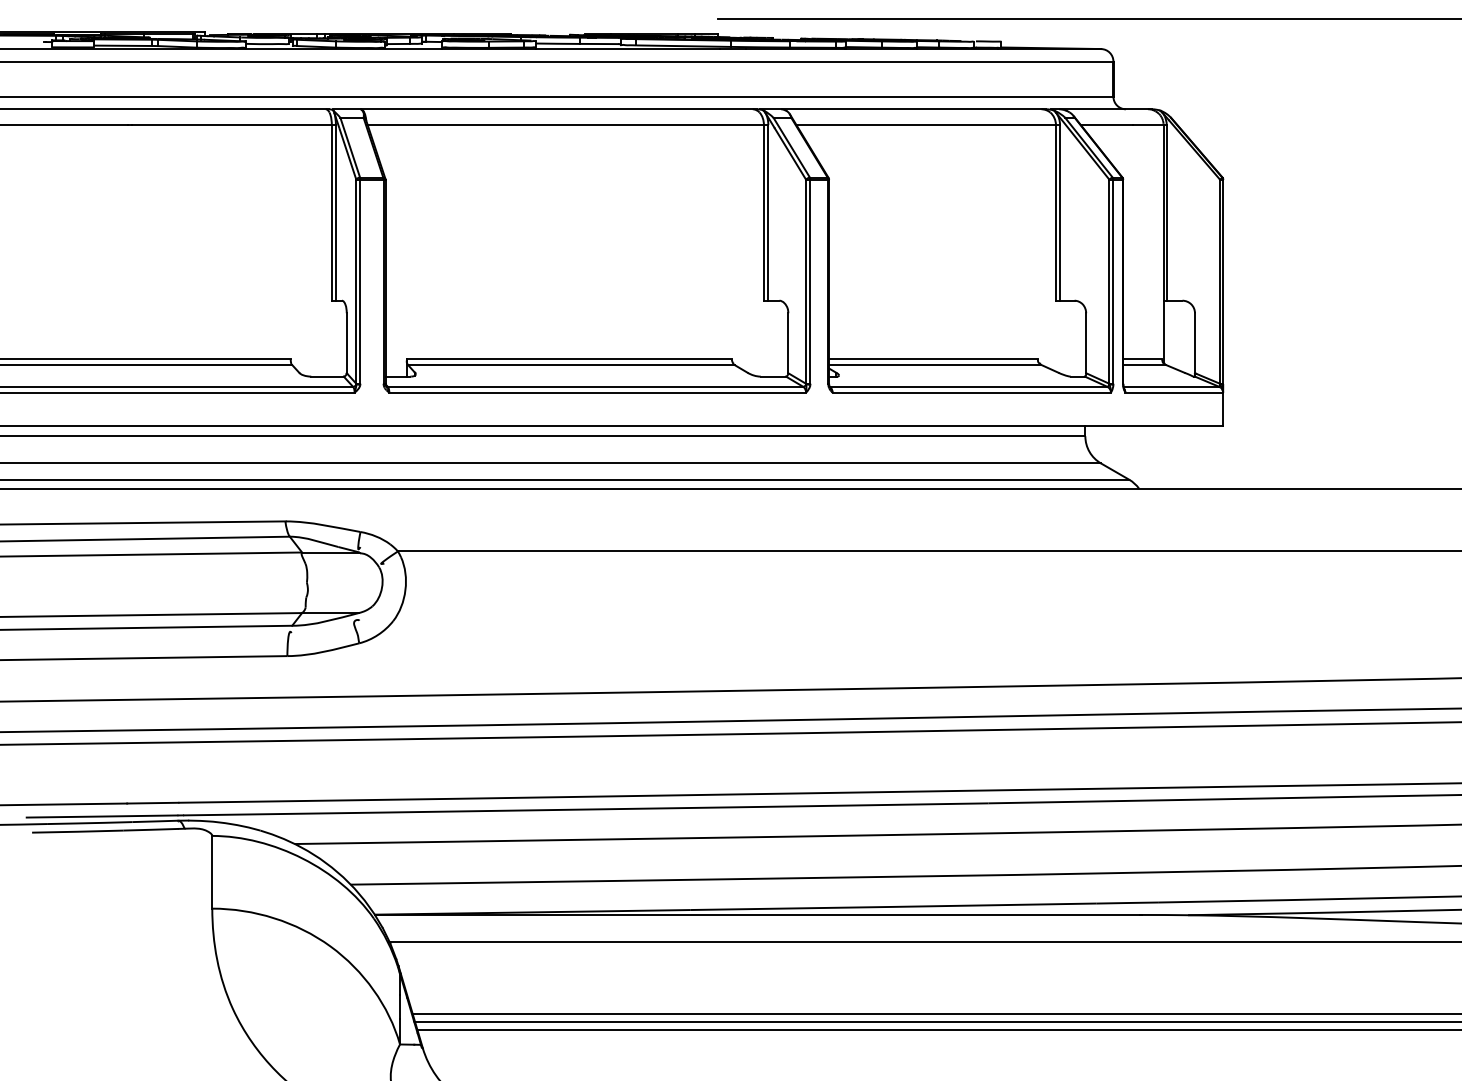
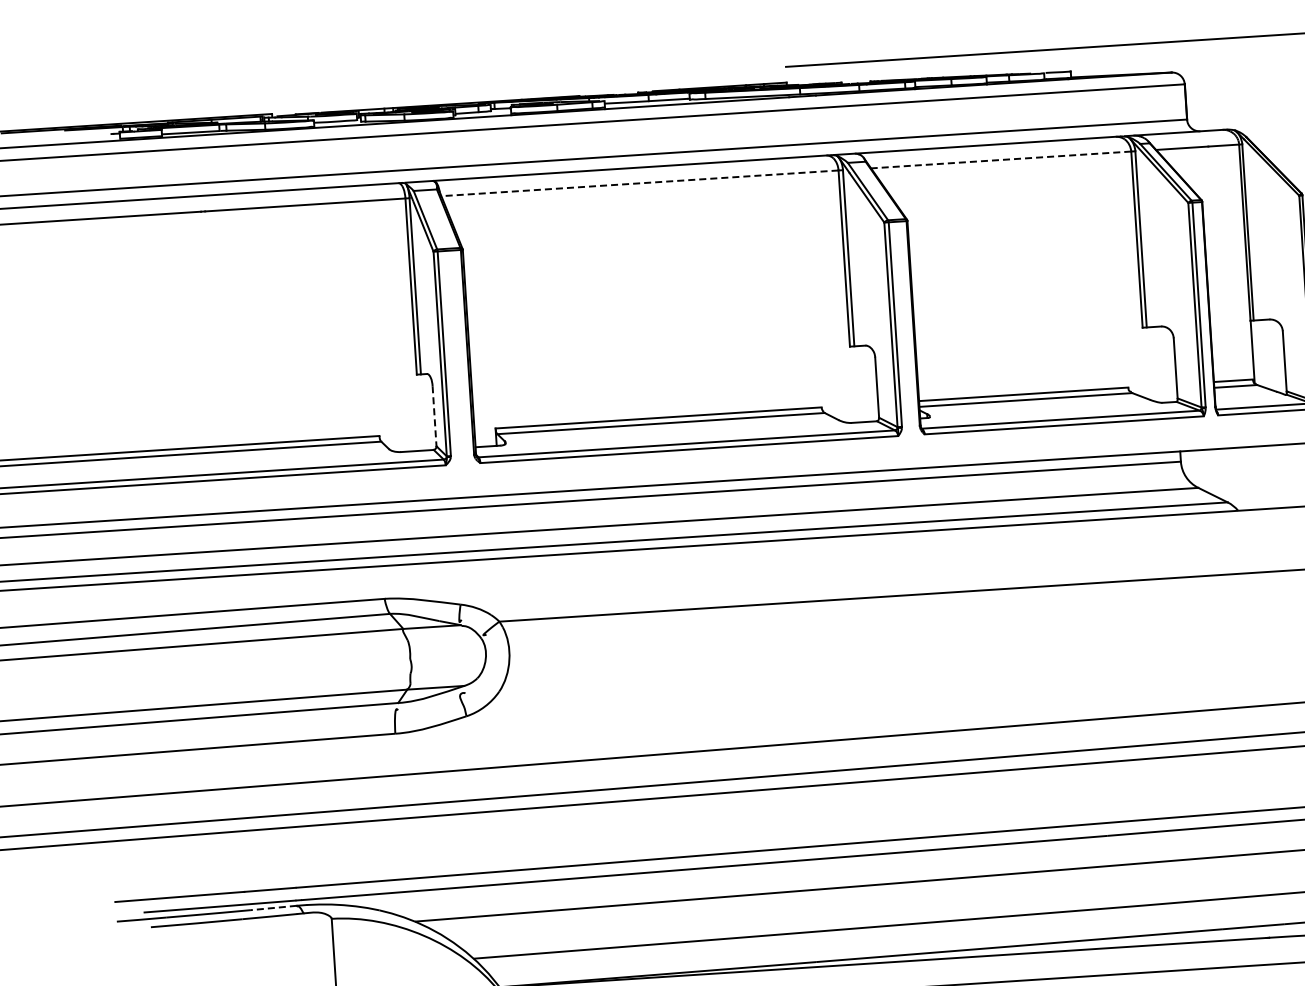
line: (565, 124) -> (639, 182), solid -> dashed
line: (926, 124) -> (1001, 159), solid -> dashed
line: (346, 343) -> (434, 416), solid -> dashed
line: (155, 821) -> (273, 908), solid -> dashed

